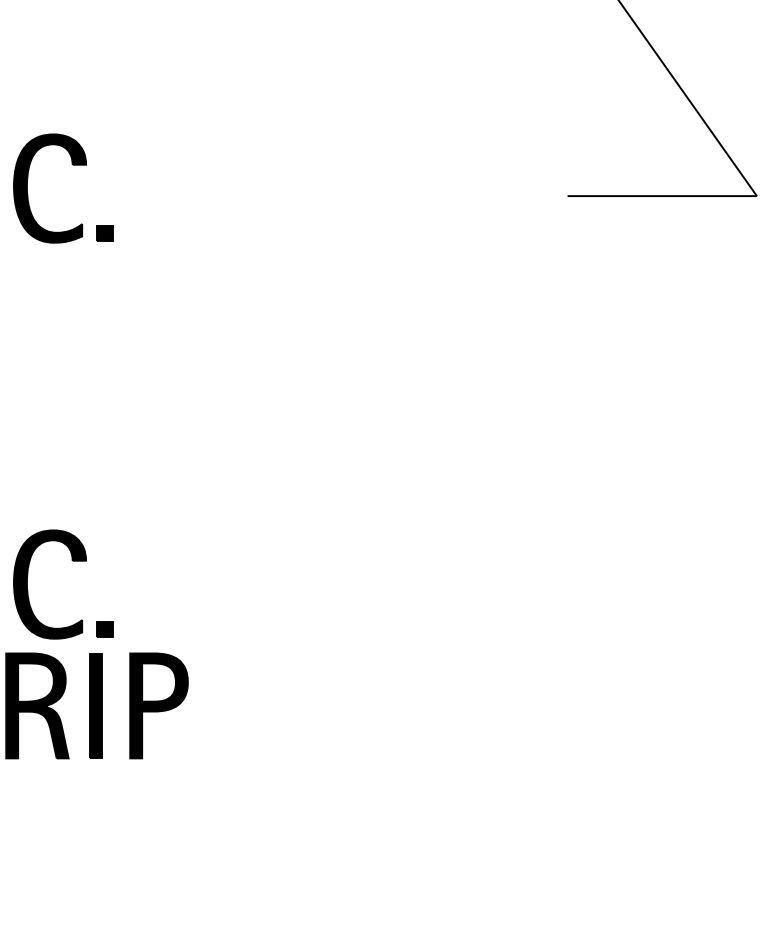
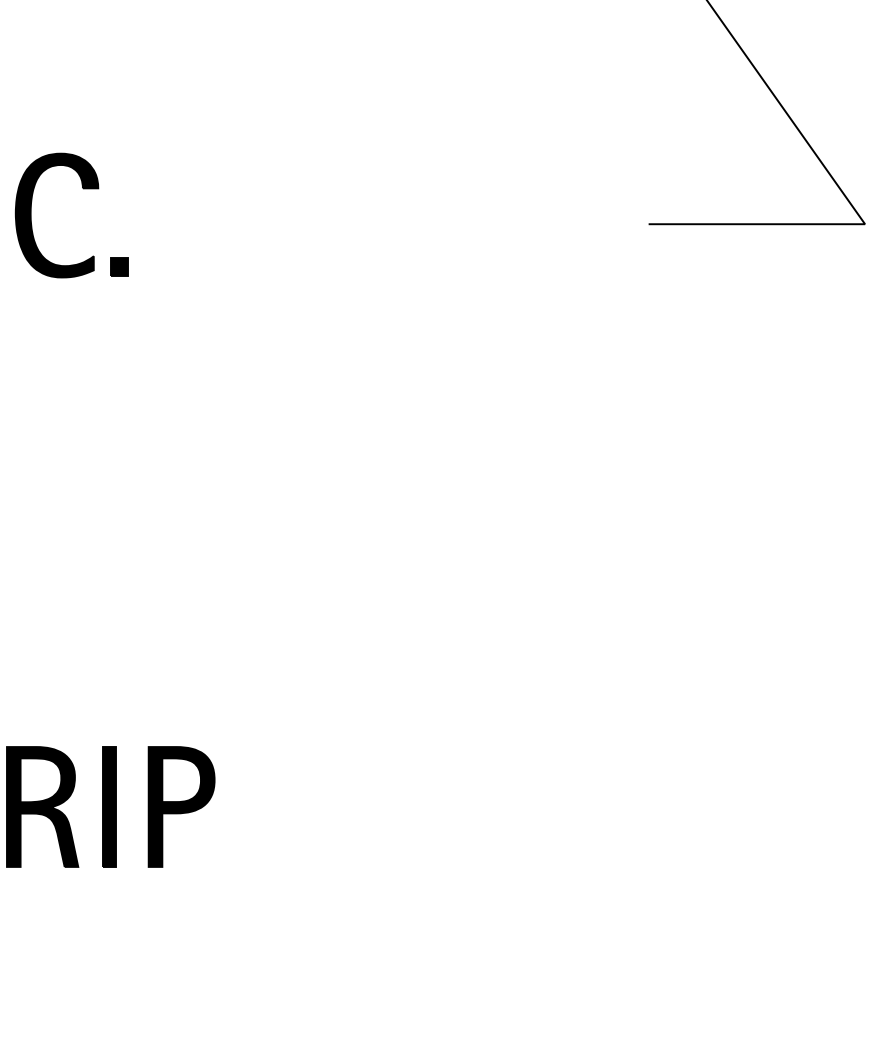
part: (72, 561) -> (82, 641), removed

